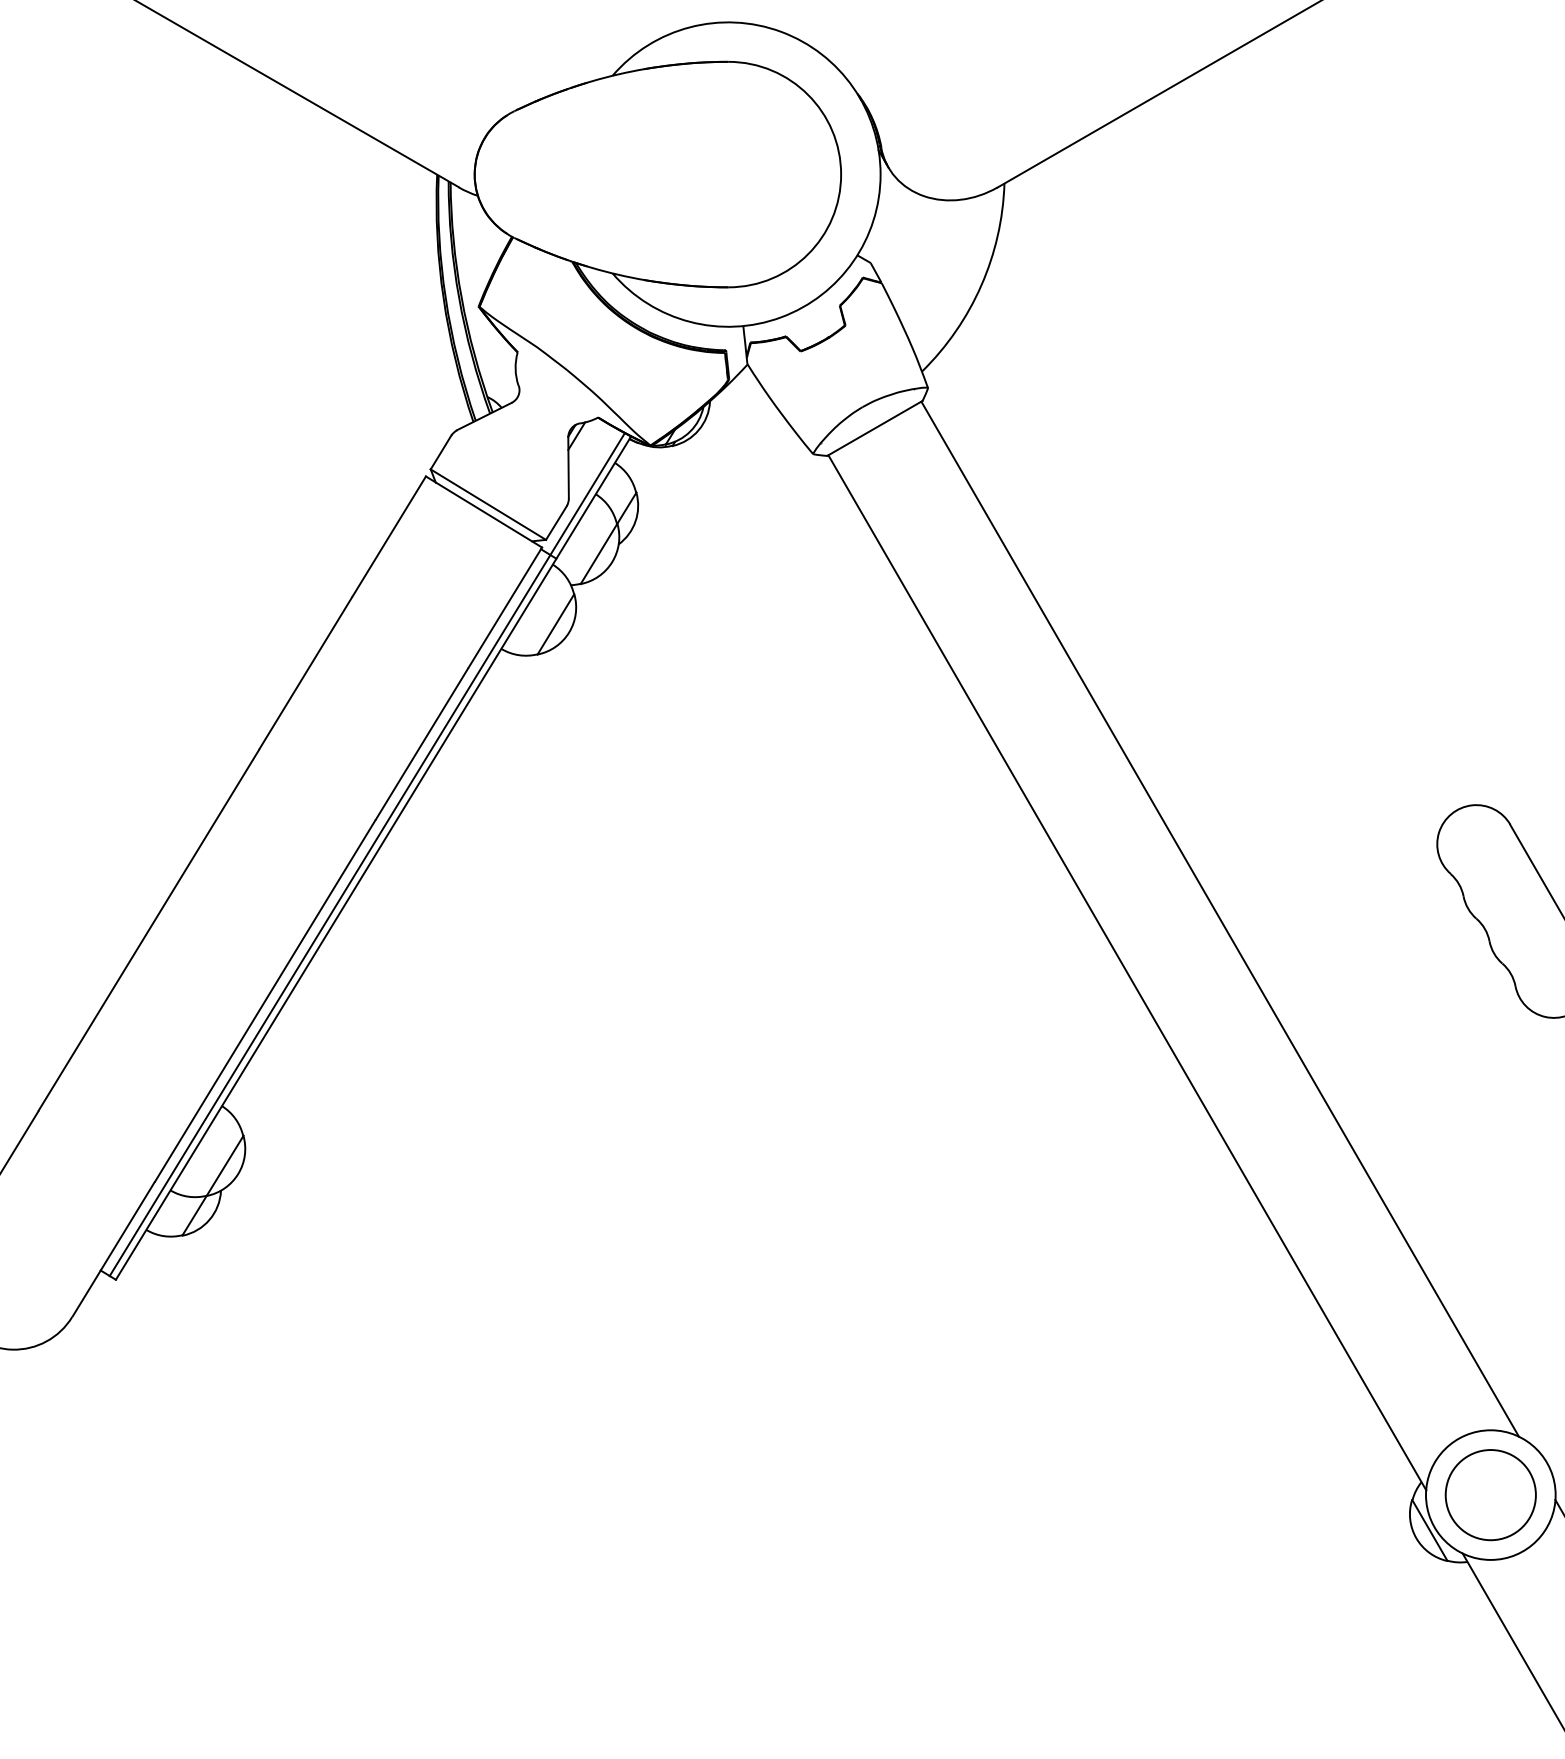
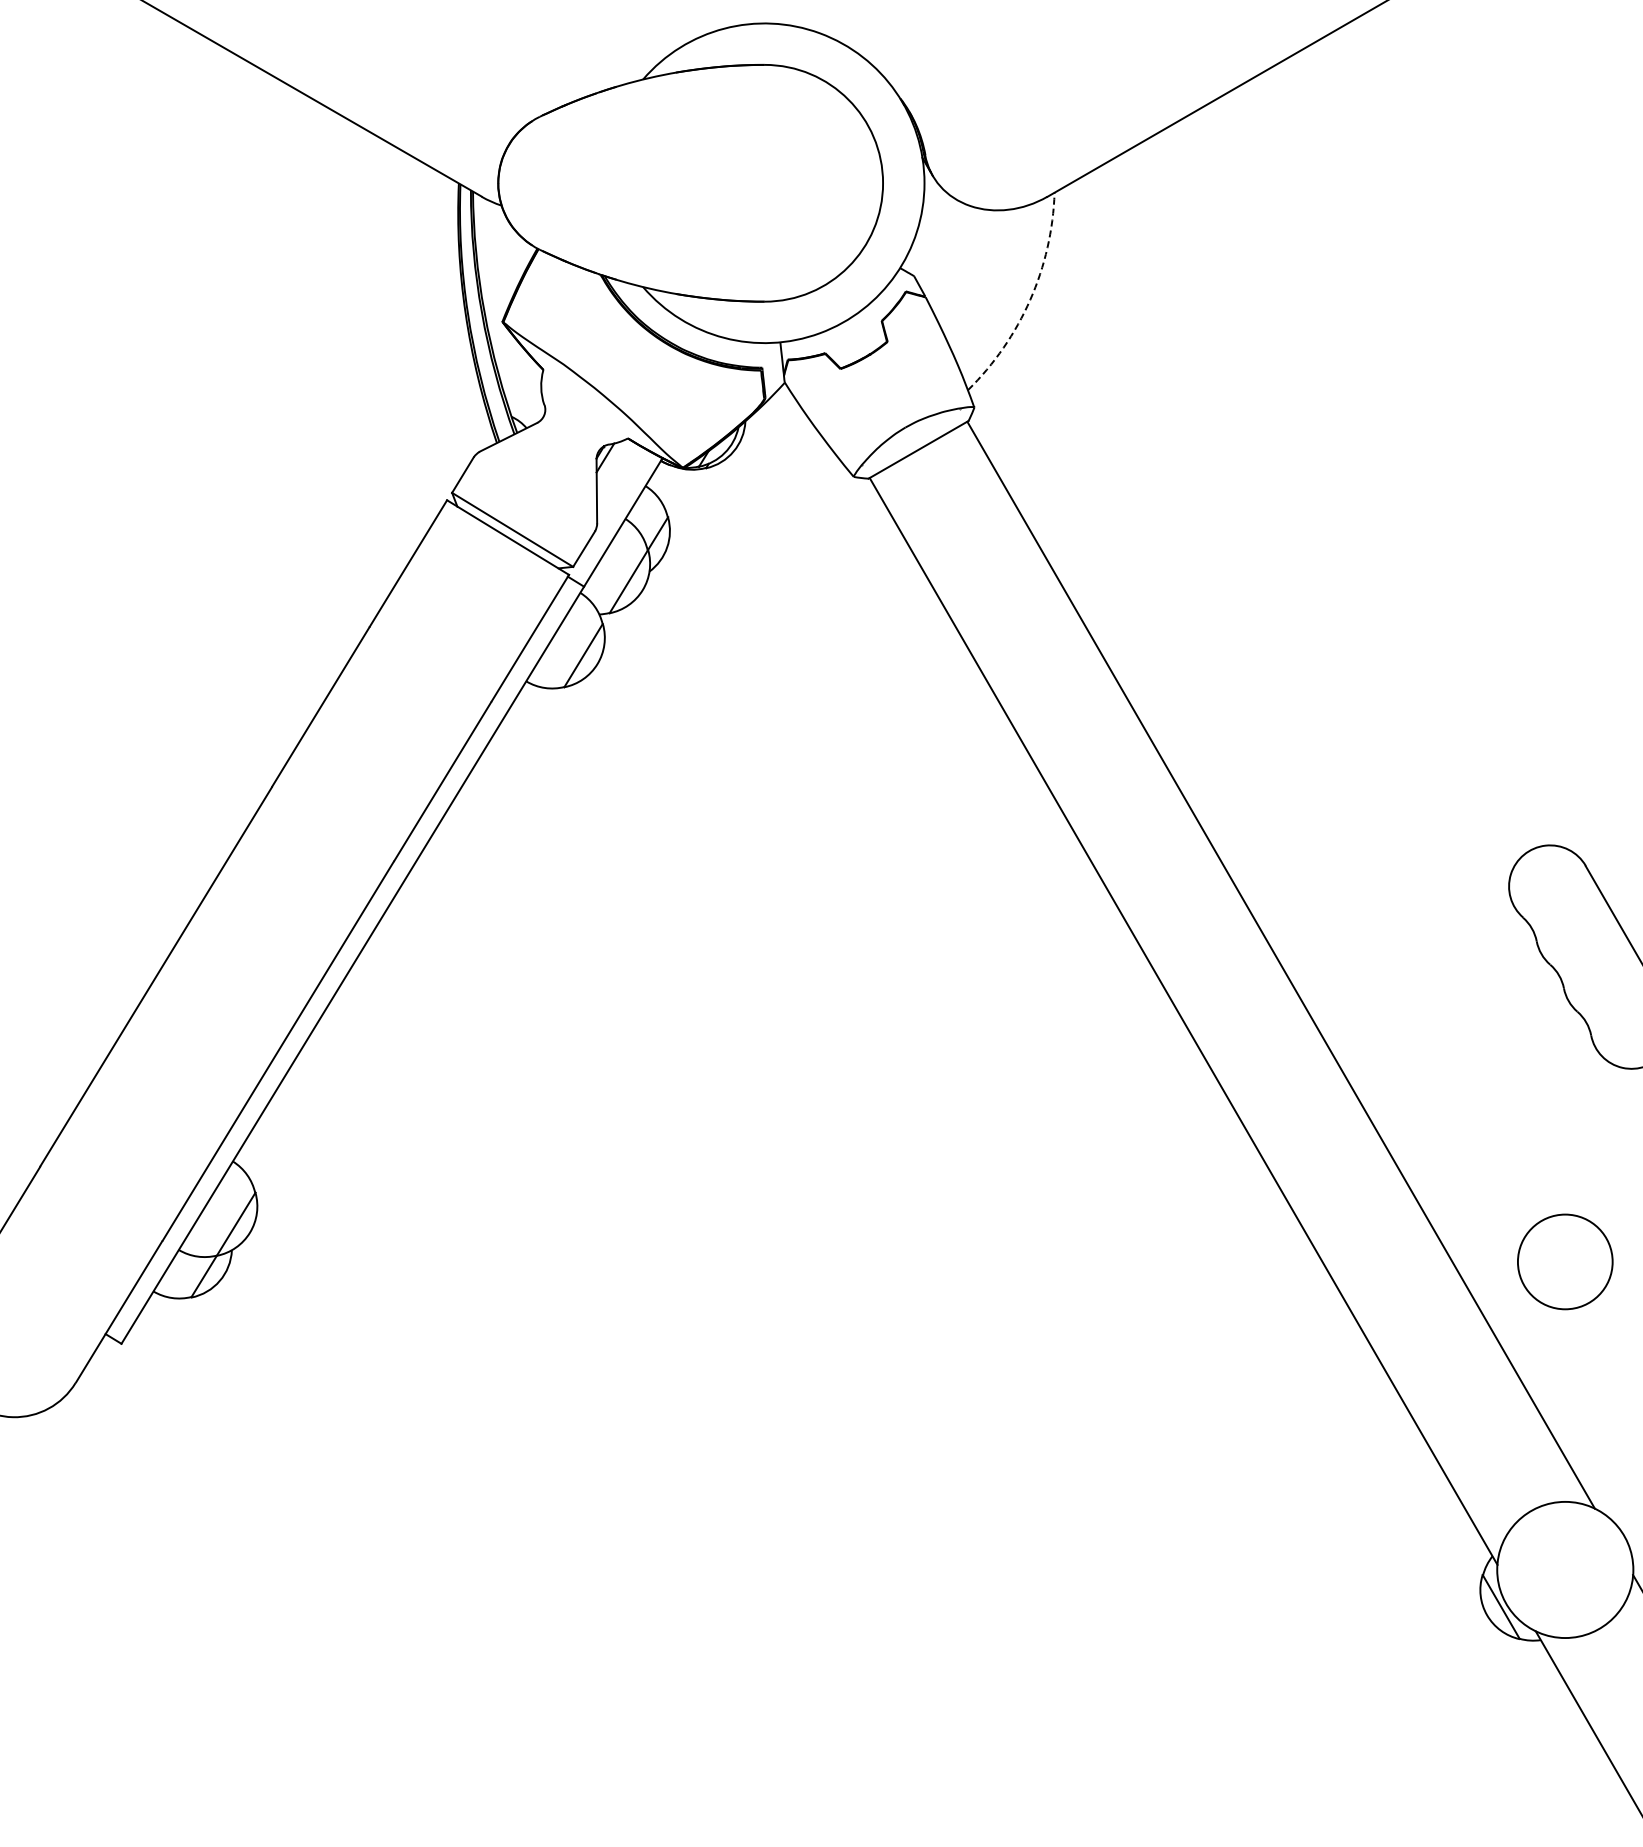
arc: (981, 285) -> (1030, 299), solid -> dashed
line: (367, 853) -> (385, 896), removed
circle: (1491, 1494) -> (1565, 1261), moved

